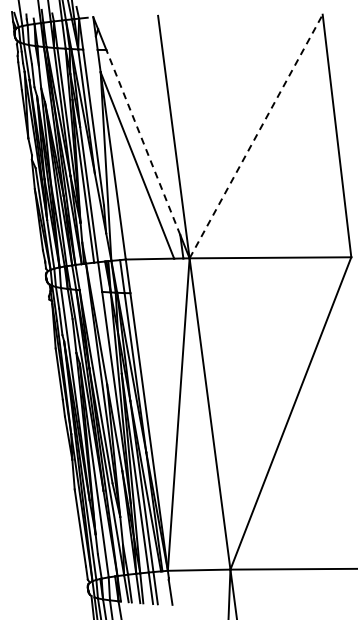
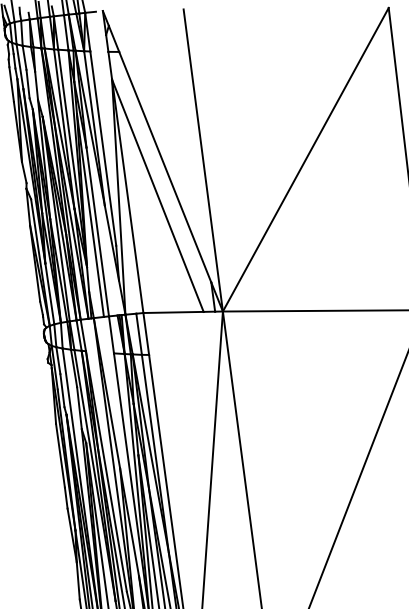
line: (256, 136) -> (306, 159), dashed -> solid
line: (143, 142) -> (165, 167), dashed -> solid

